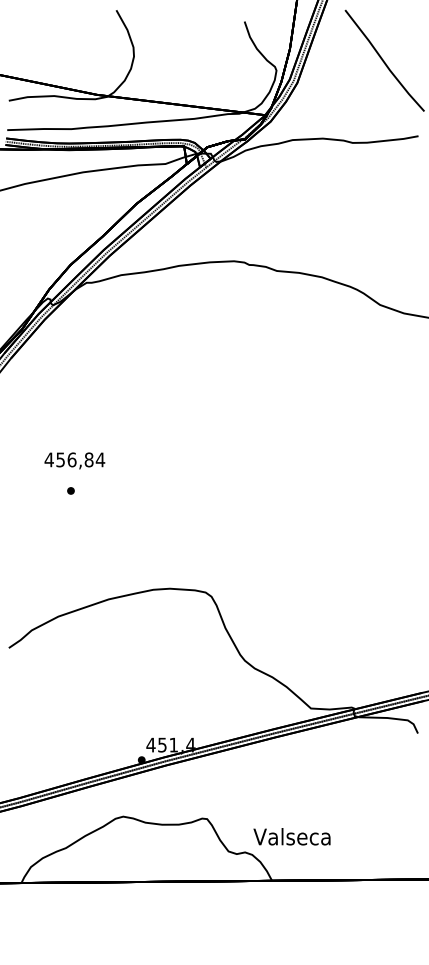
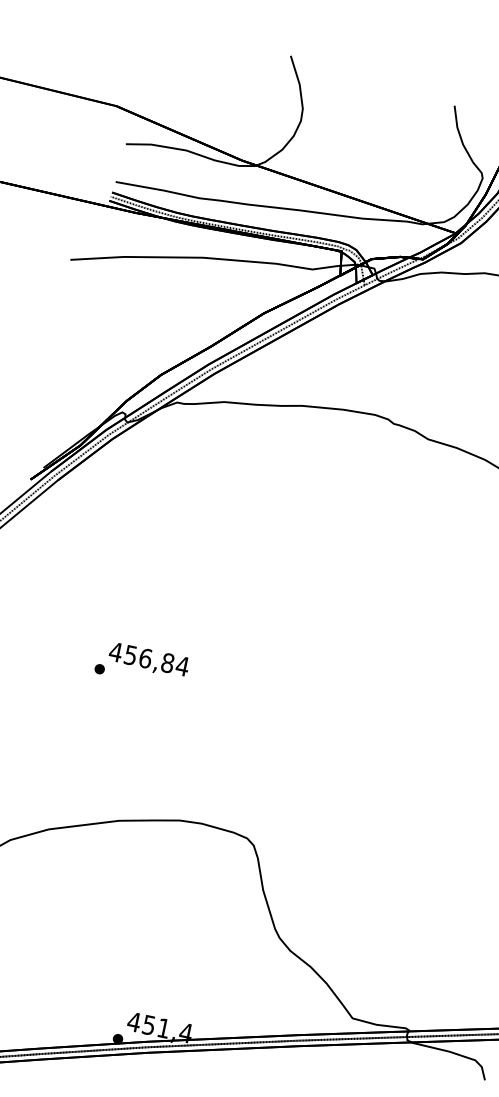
text: (74, 460) -> (148, 659), moved

